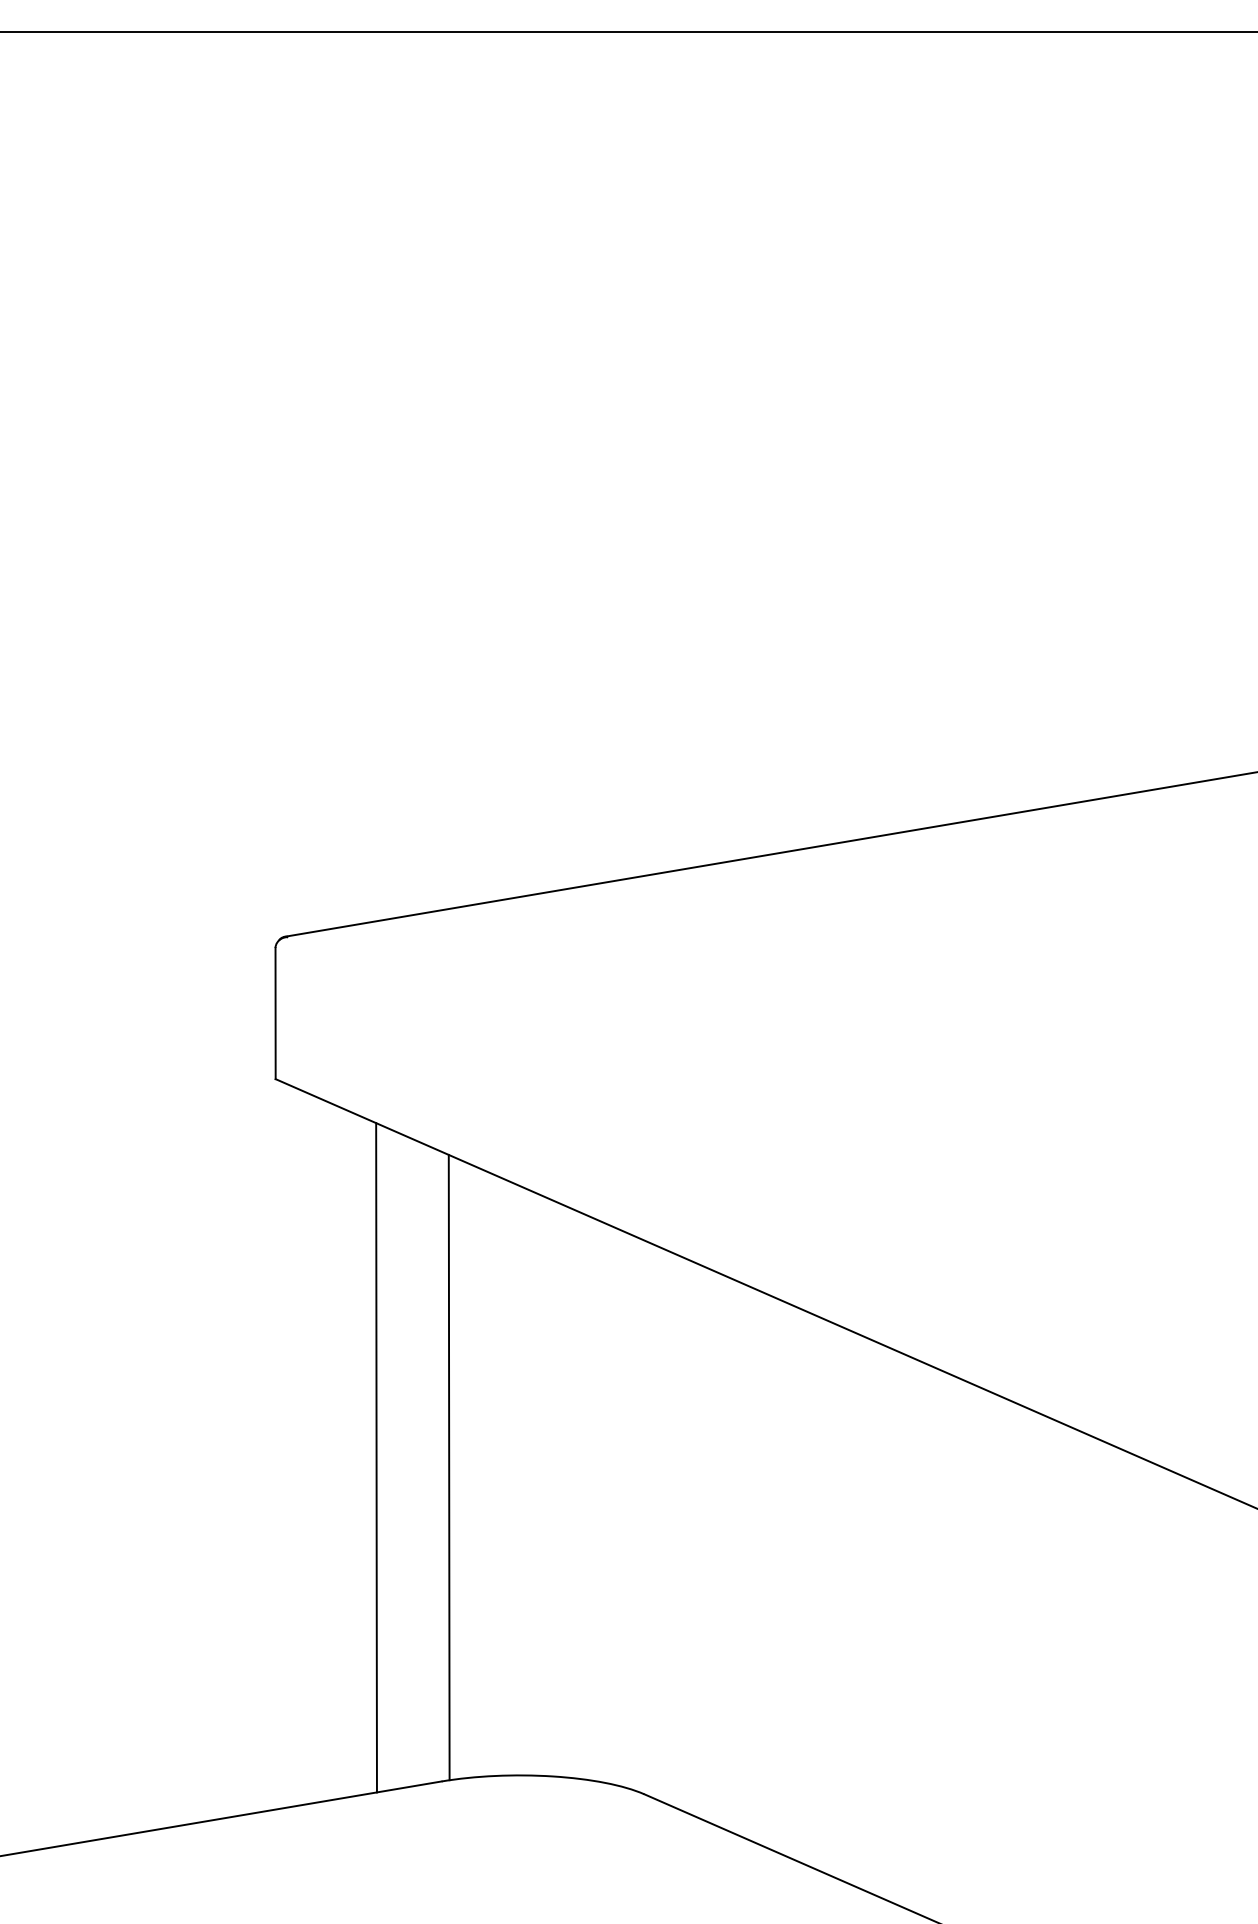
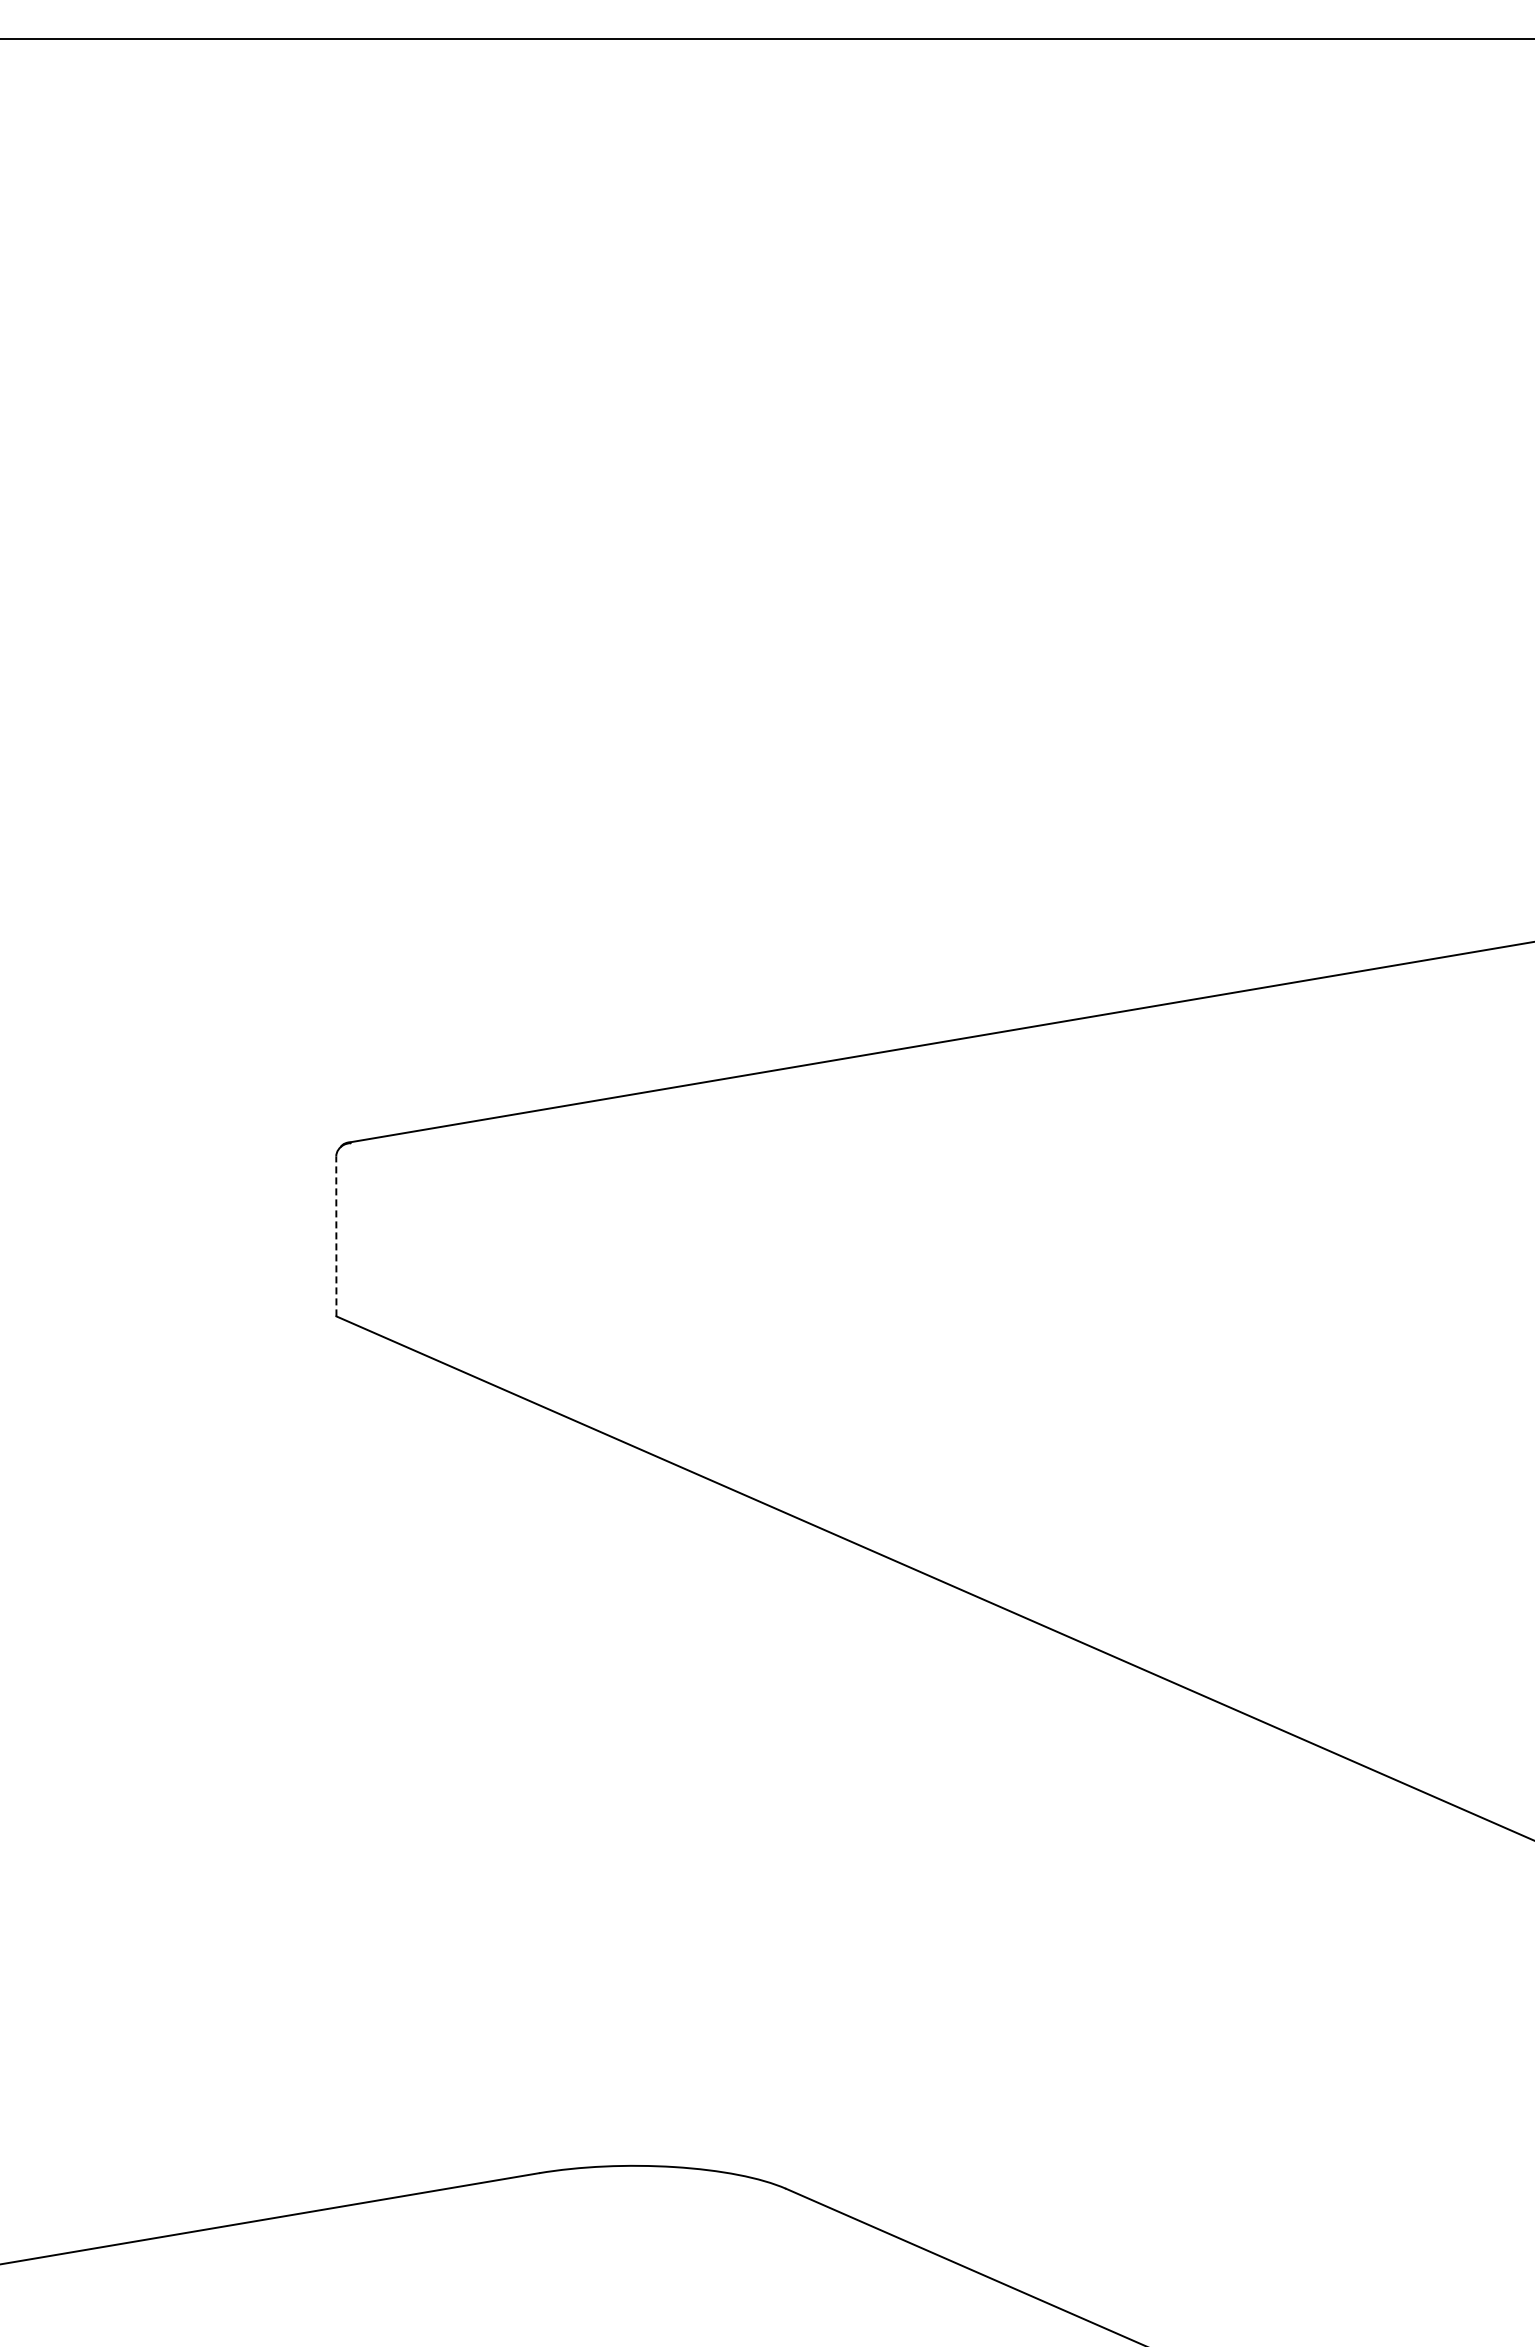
line: (275, 1012) -> (336, 1235), solid -> dashed
line: (376, 1457) -> (459, 1778), removed
line: (448, 1466) -> (547, 1789), removed

